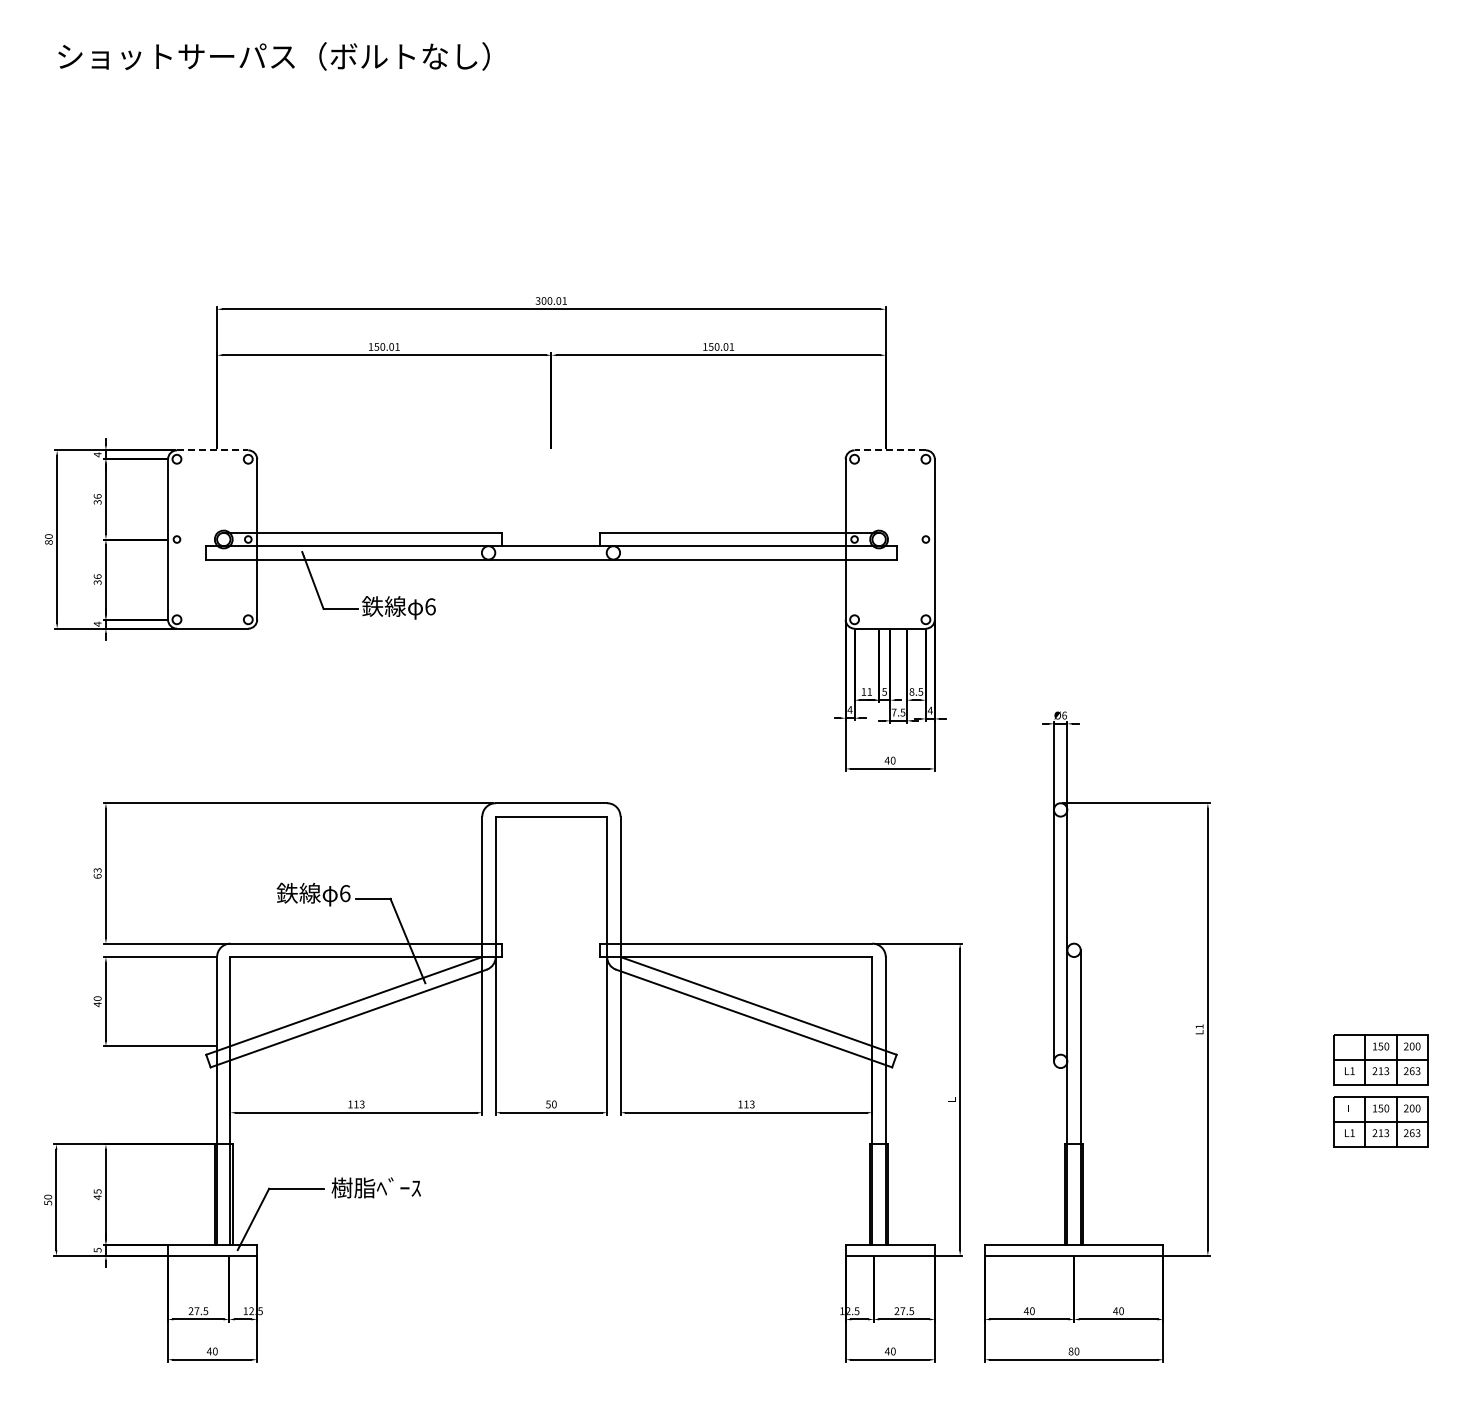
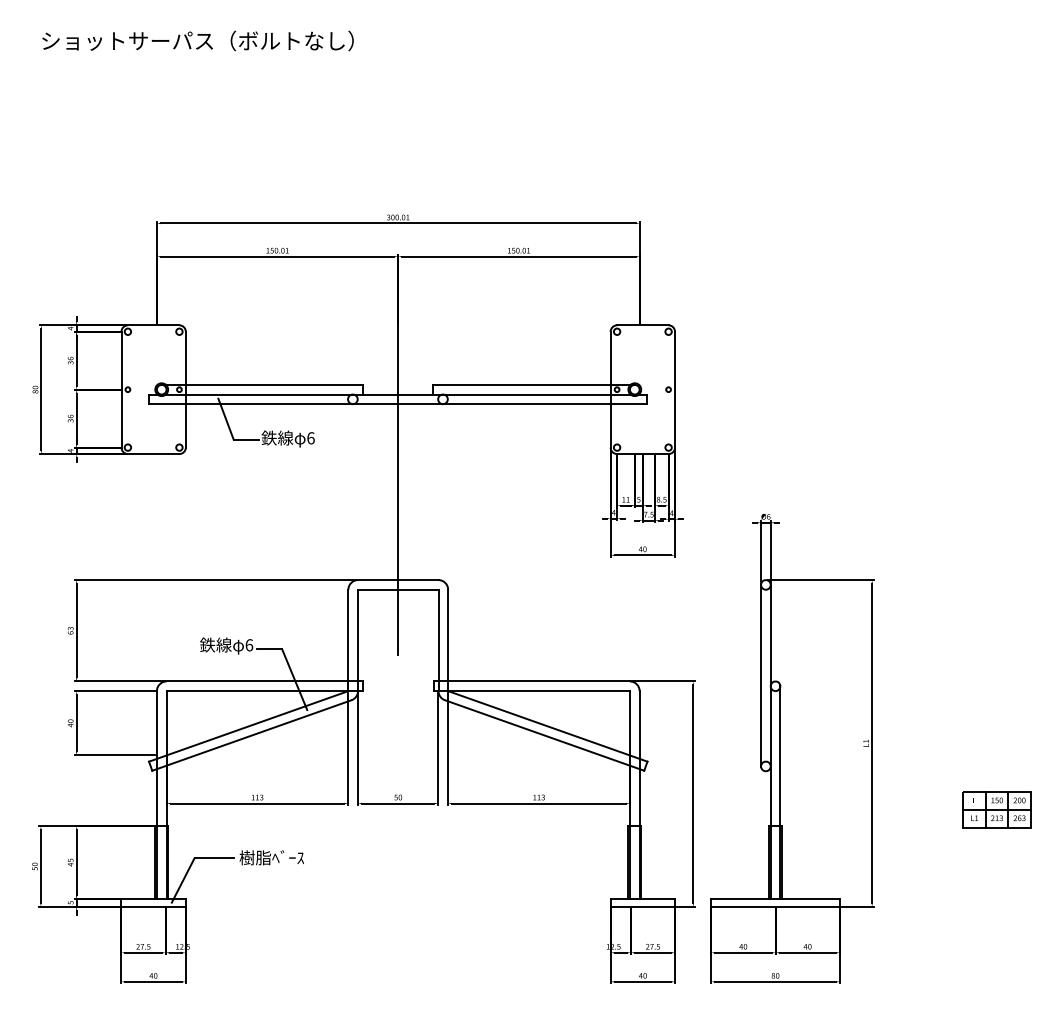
line: (212, 450) -> (153, 325), dashed -> solid
line: (890, 450) -> (643, 325), dashed -> solid
line: (551, 678) -> (398, 490), added
part: (1380, 1059) -> (996, 765), removed

